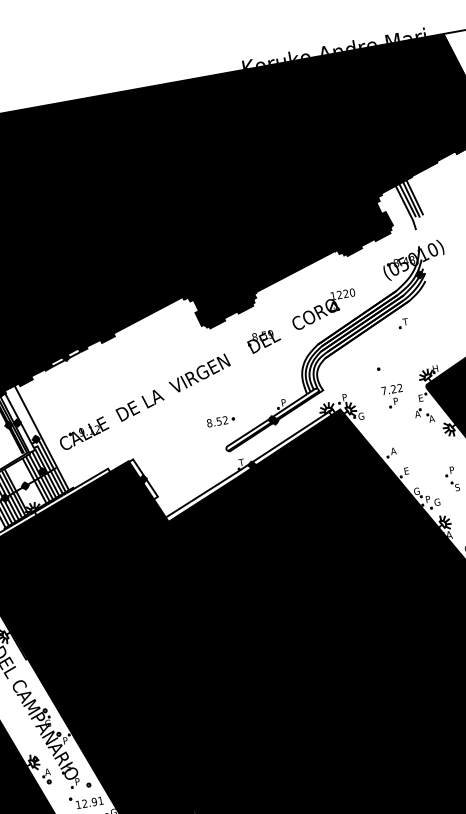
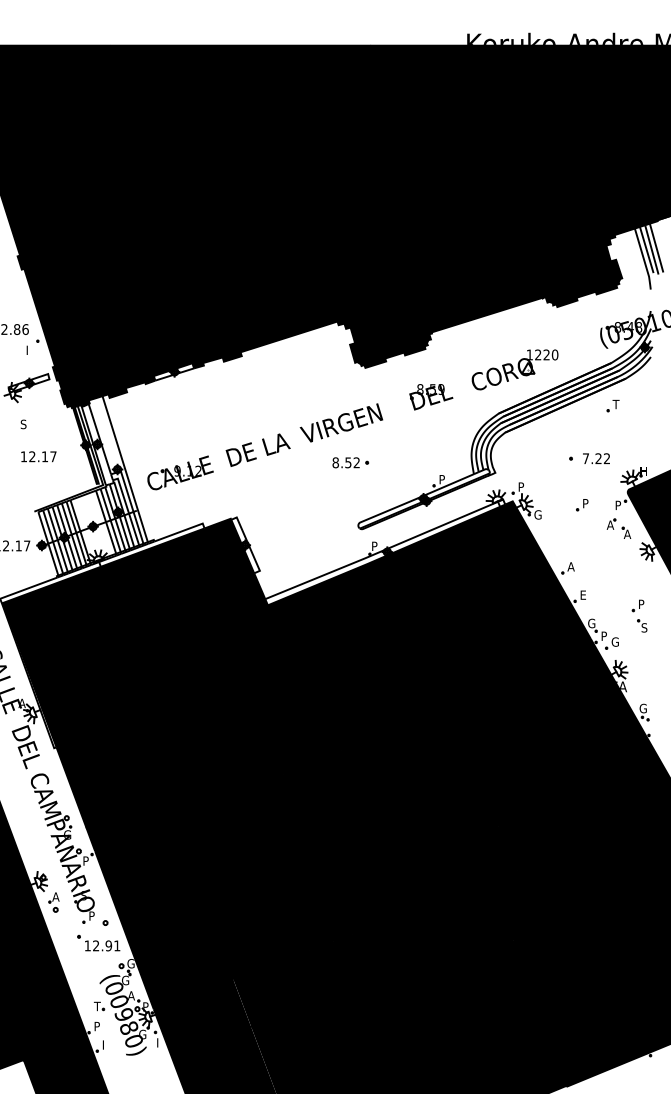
text: (392, 389) -> (596, 458), moved
text: (421, 398) -> (618, 505), E -> P
part: (220, 420) -> (350, 462), moved
text: (241, 461) -> (374, 545), T -> P

